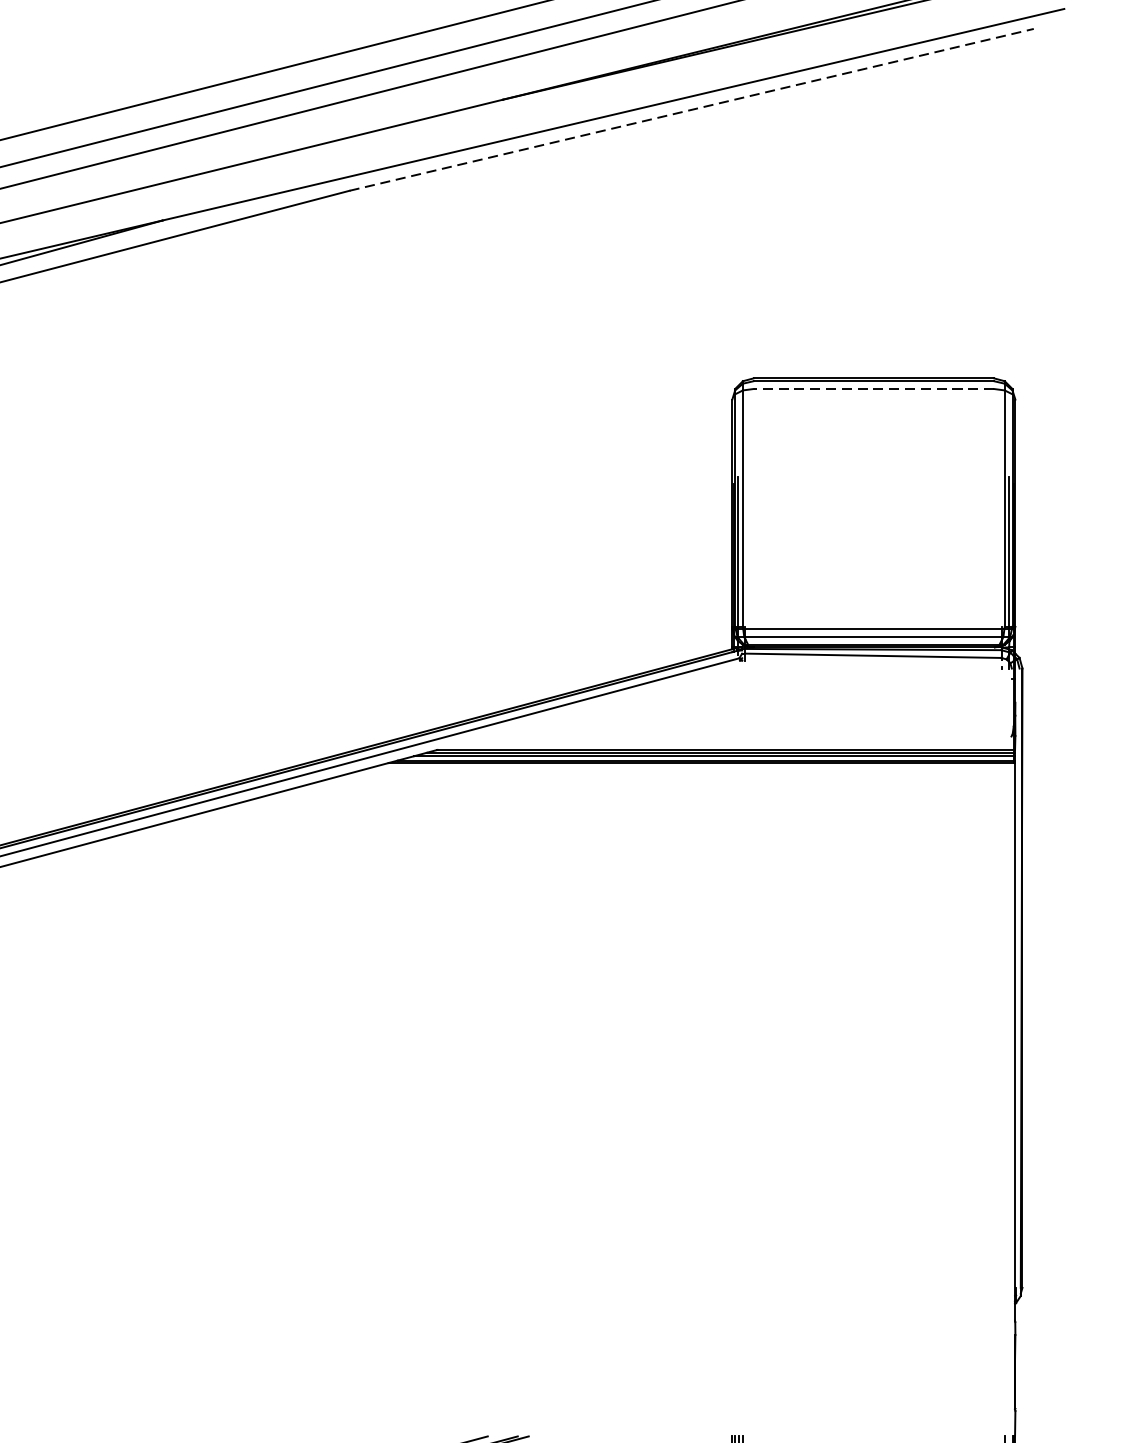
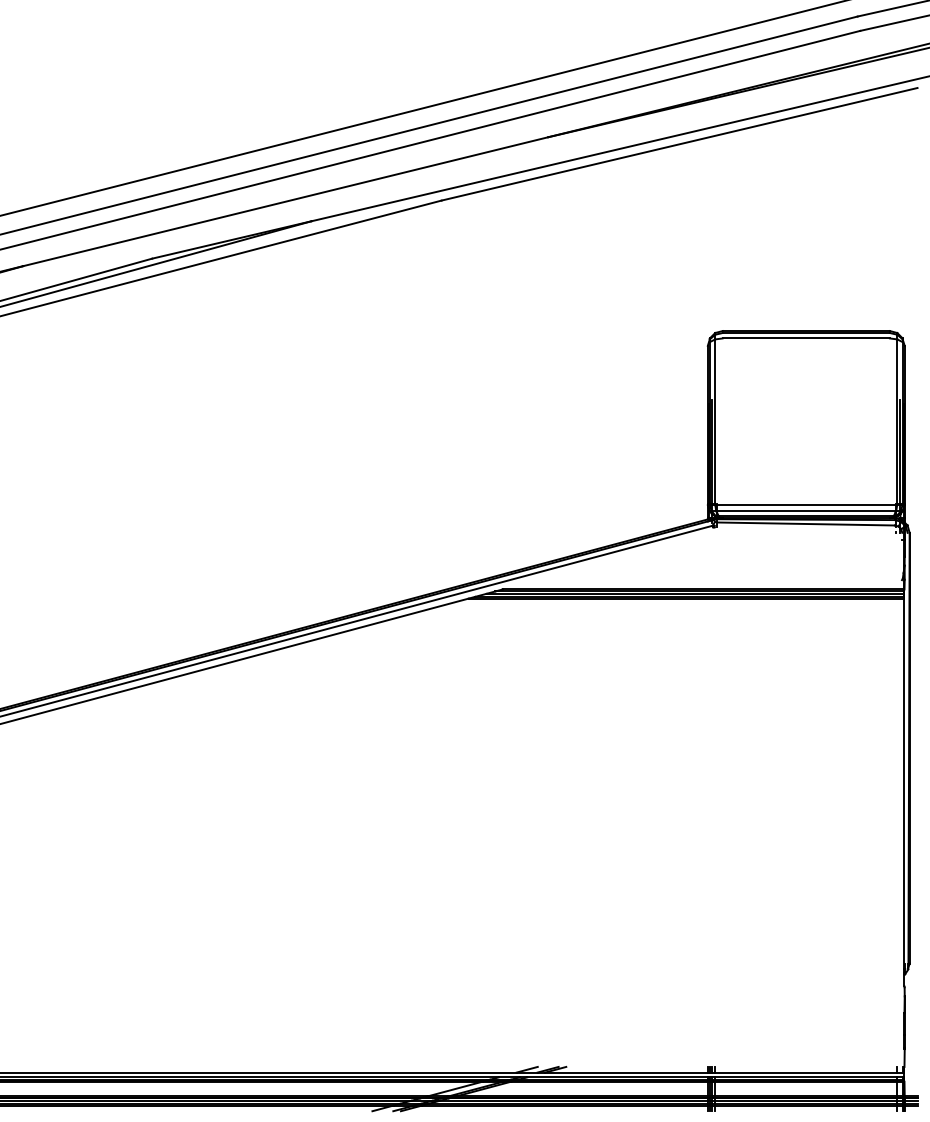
line: (691, 110) -> (679, 144), dashed -> solid
line: (874, 389) -> (806, 338), dashed -> solid

